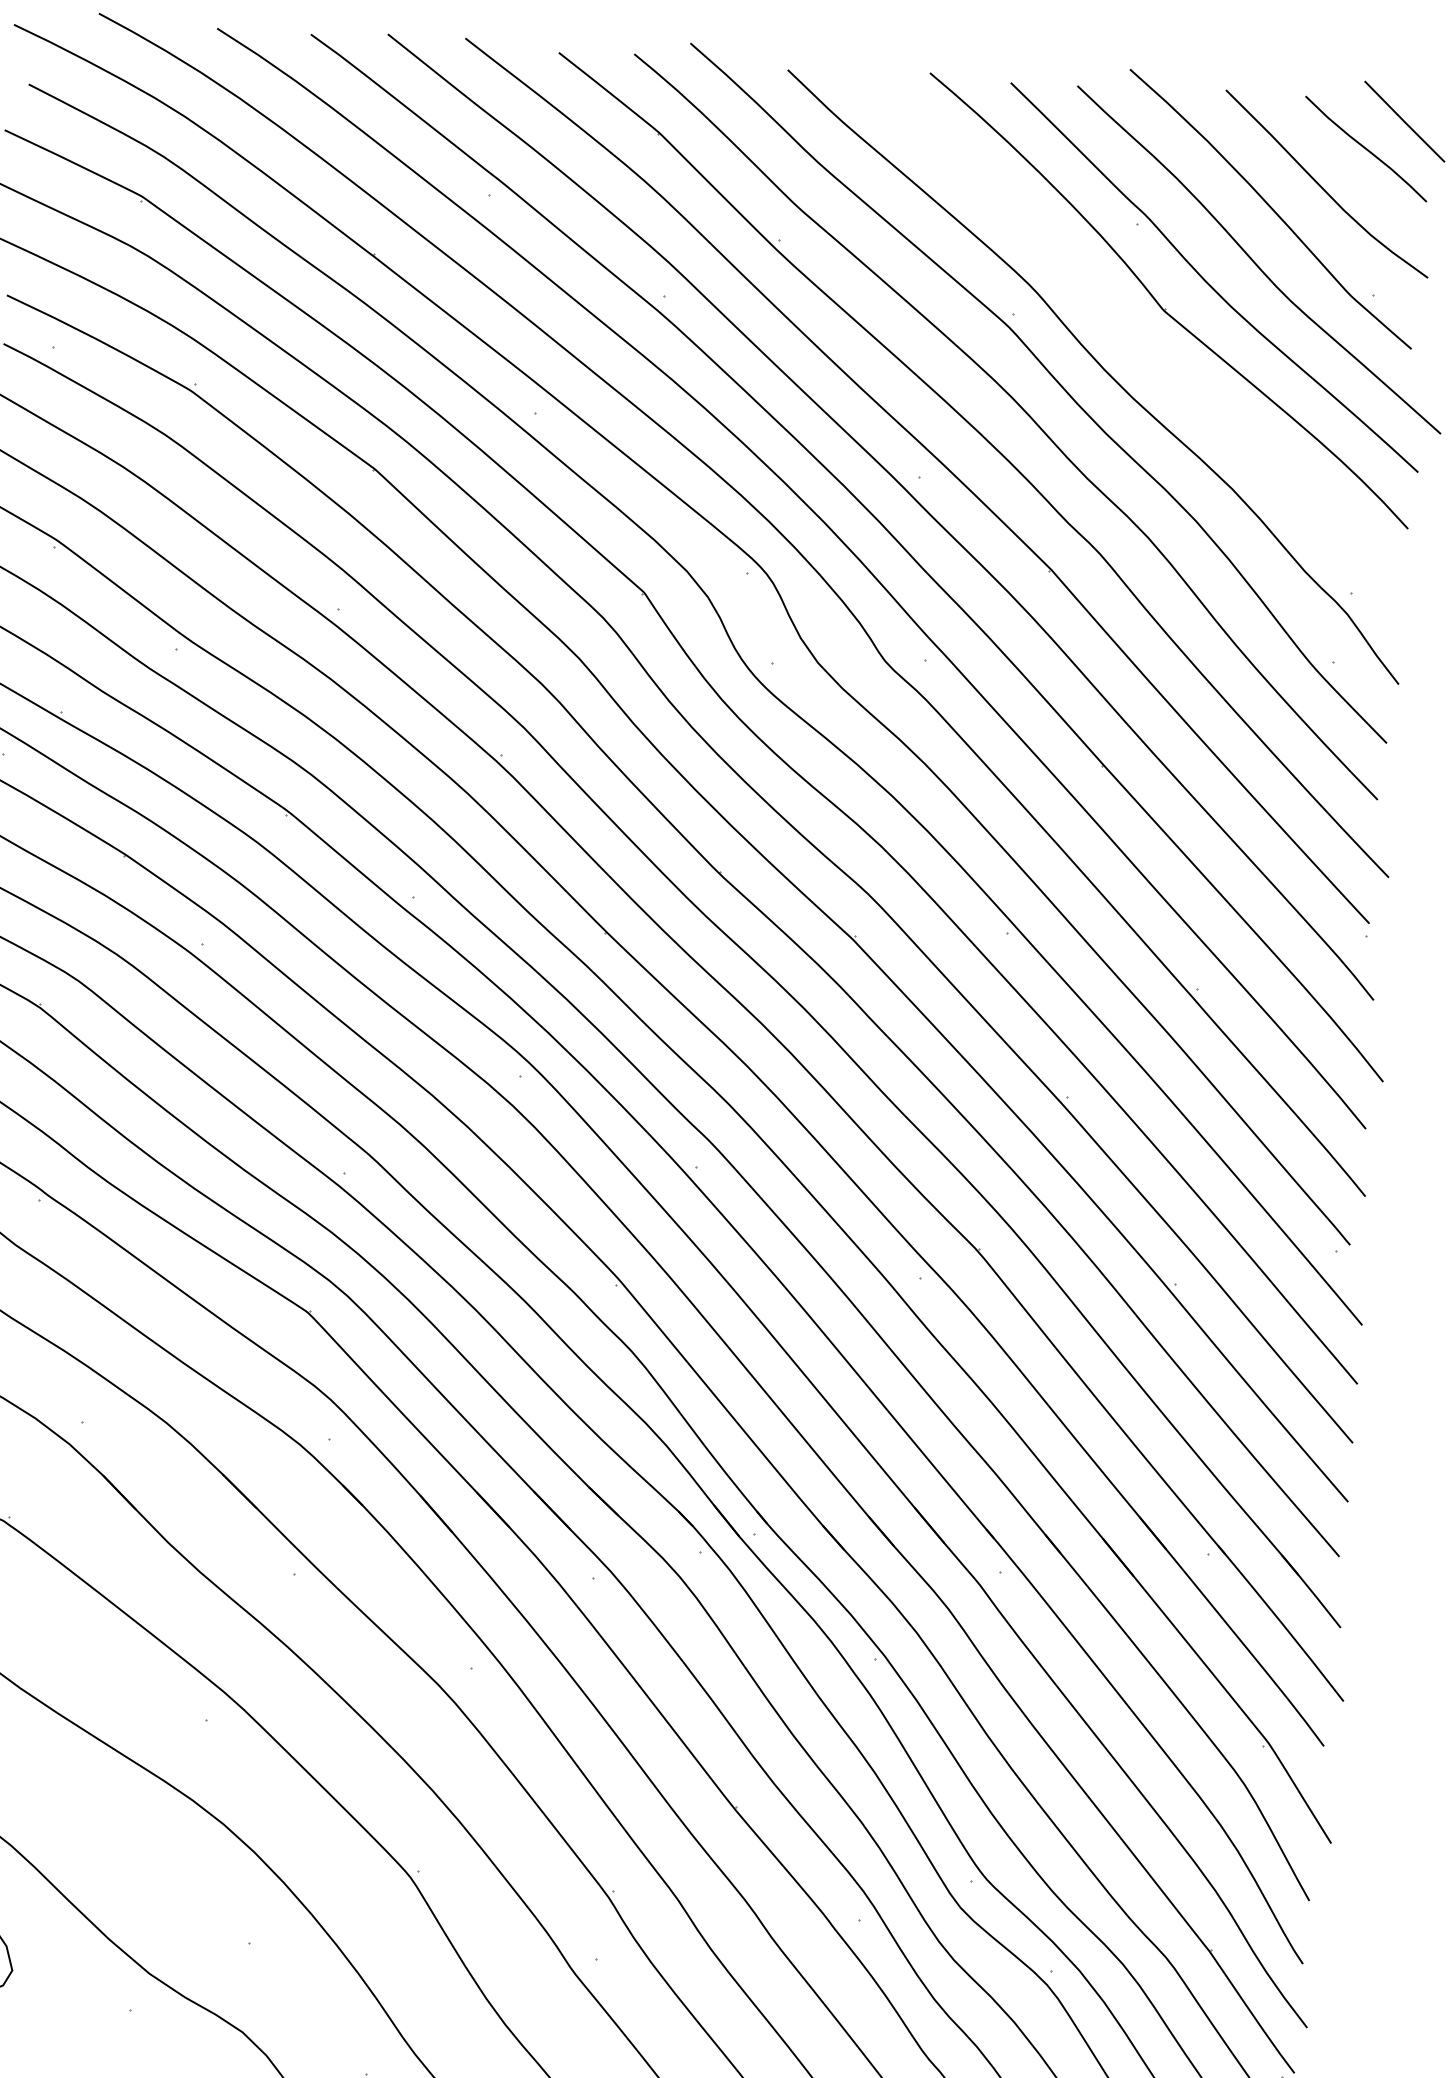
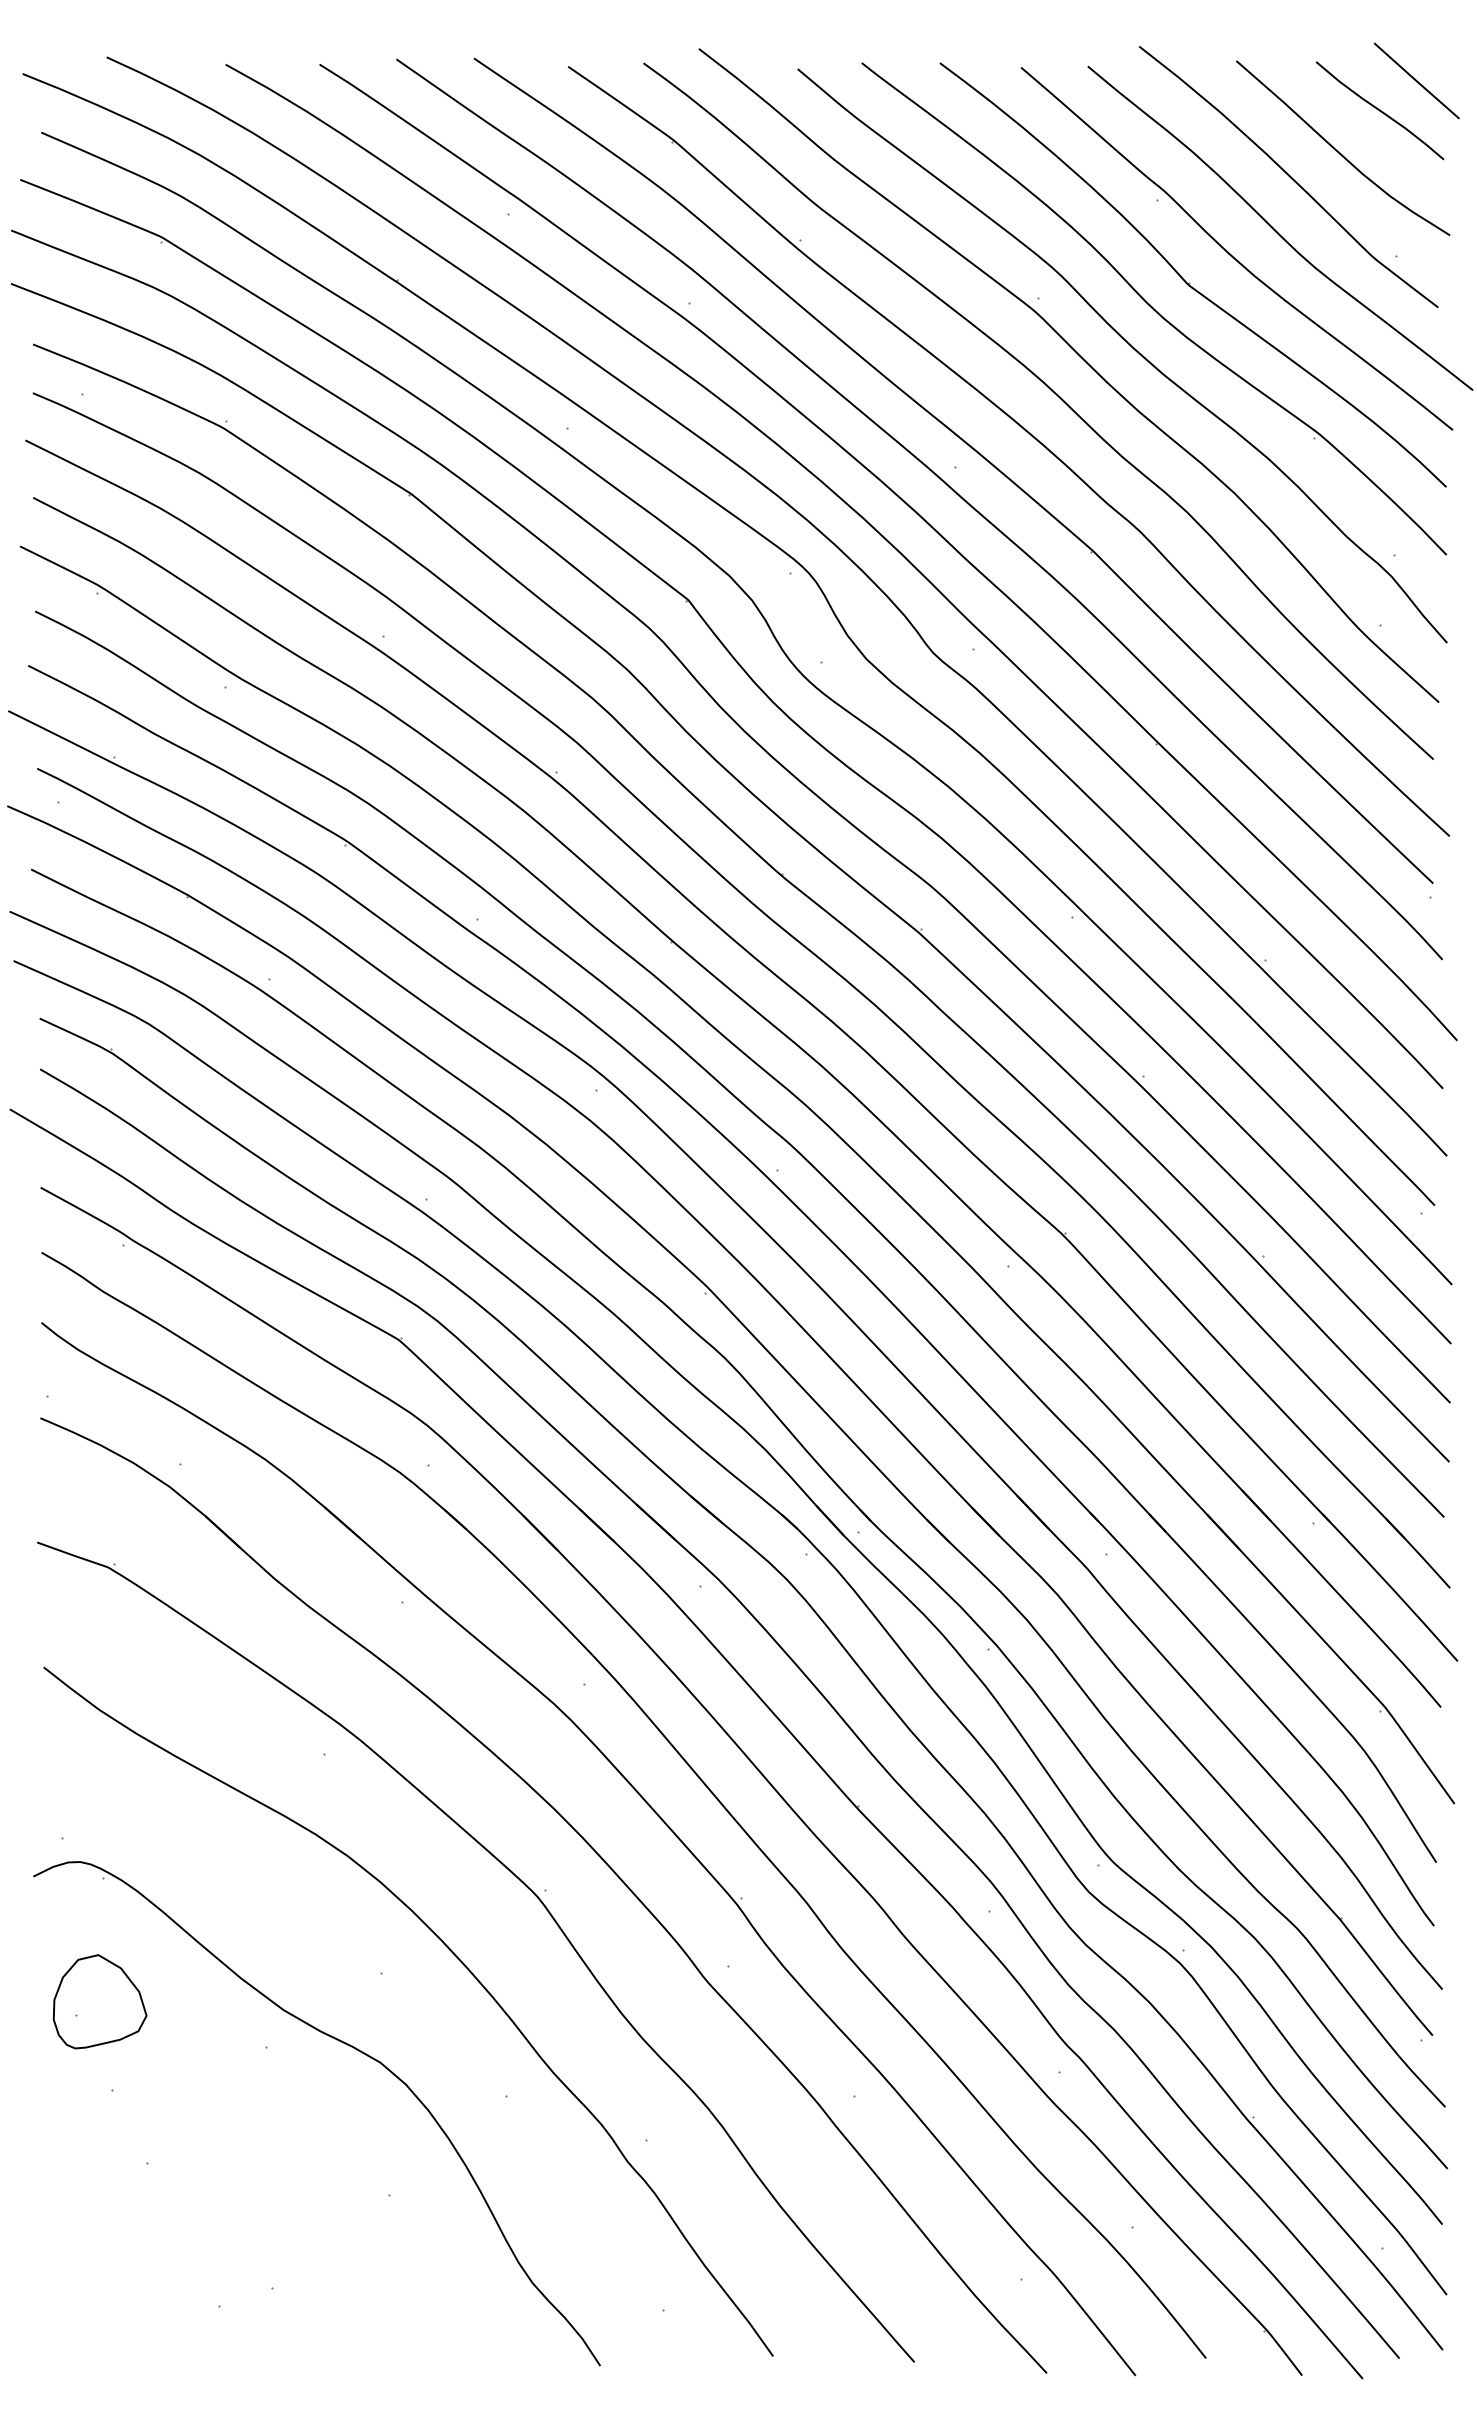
part: (1128, 331) -> (1154, 308), added

